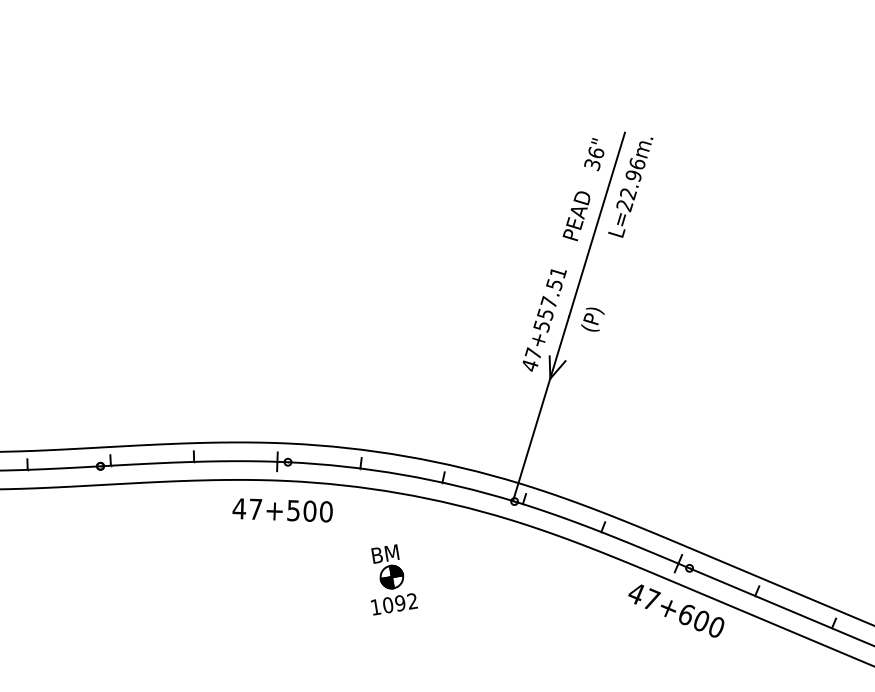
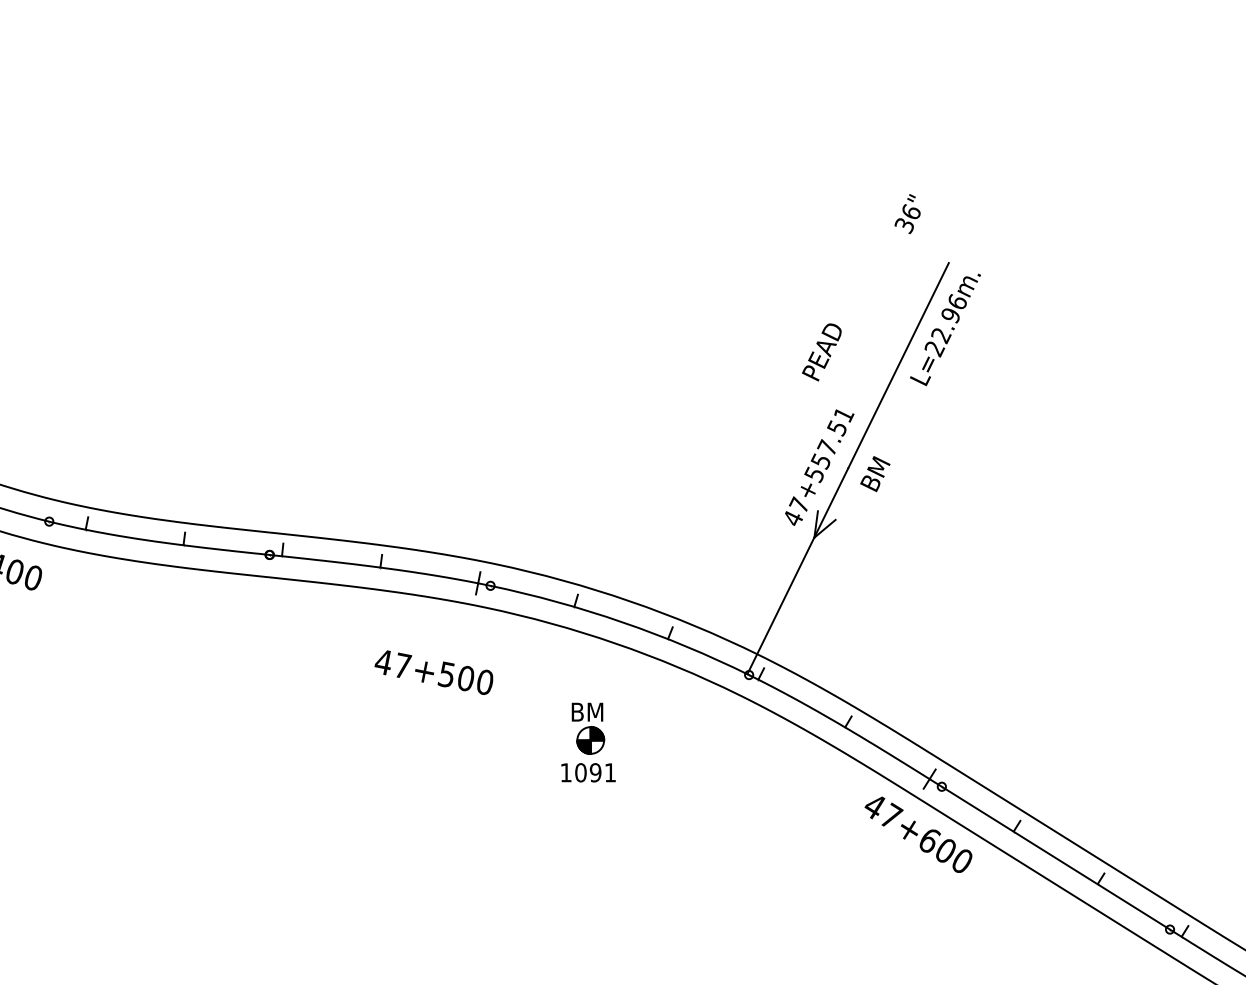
text: (593, 155) -> (907, 214), moved
text: (576, 216) -> (821, 352), moved
text: (592, 318) -> (875, 474), (P) -> BM
text: (282, 510) -> (433, 672), moved
text: (411, 601) -> (609, 772), 1092 -> 1091

